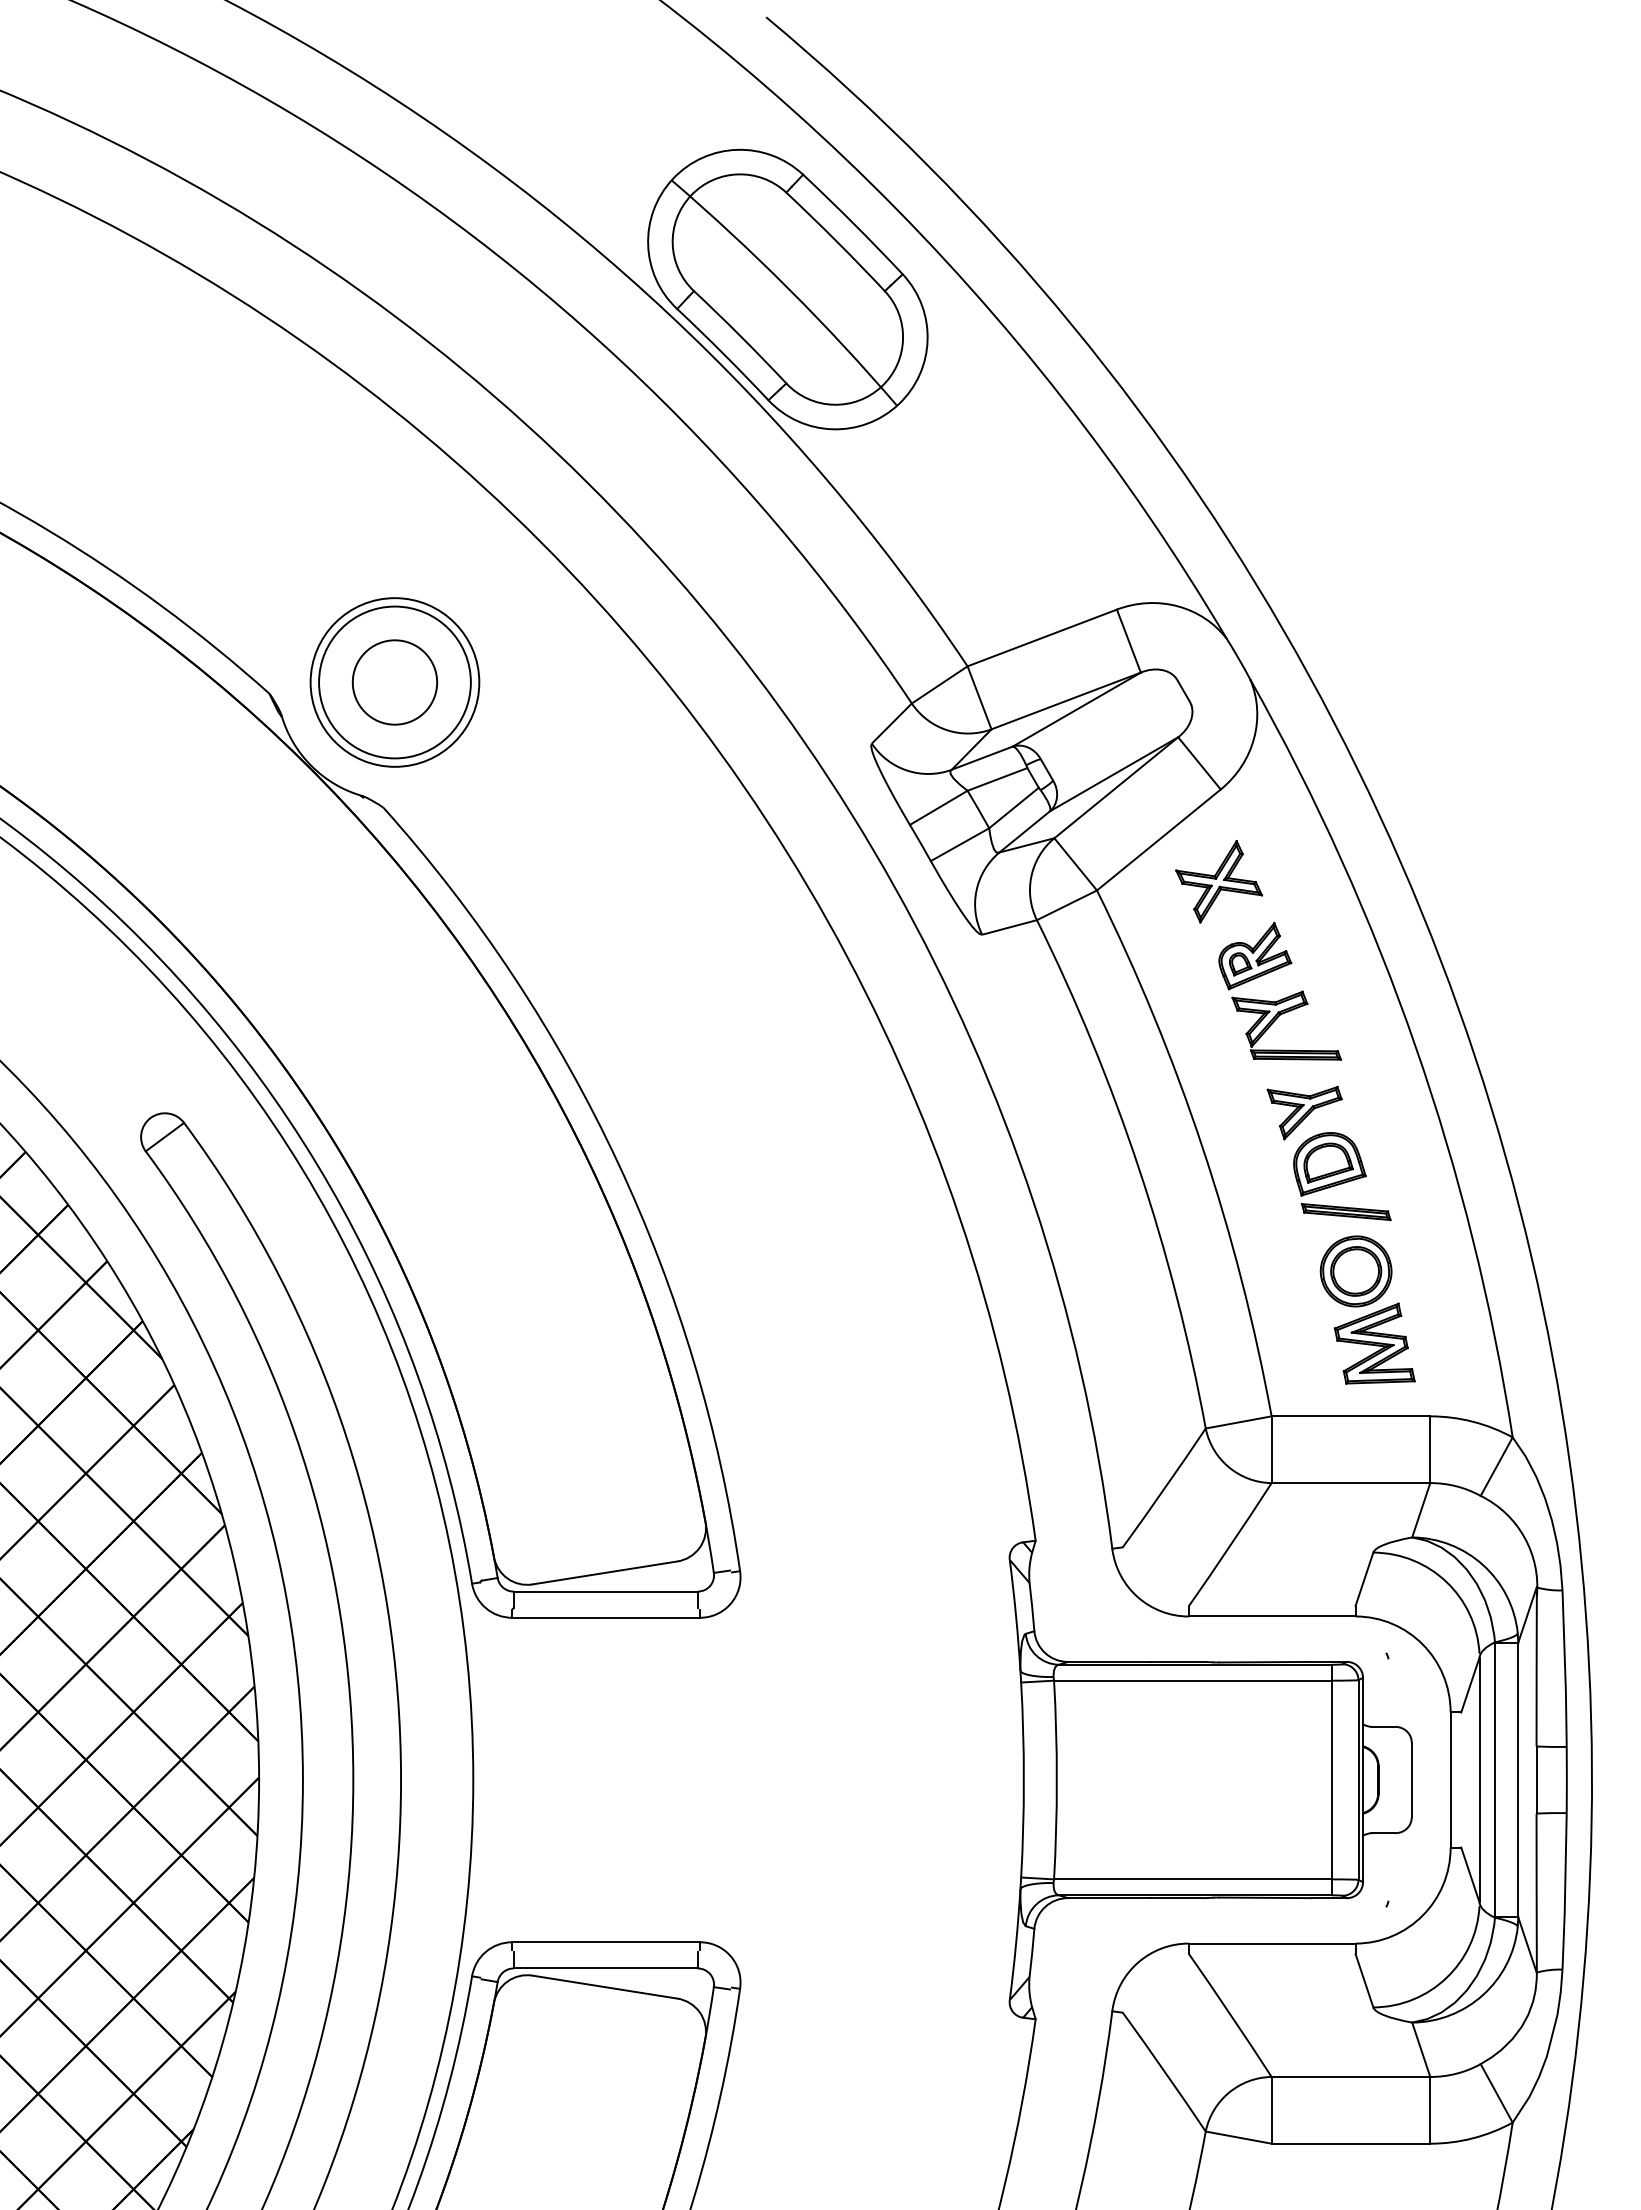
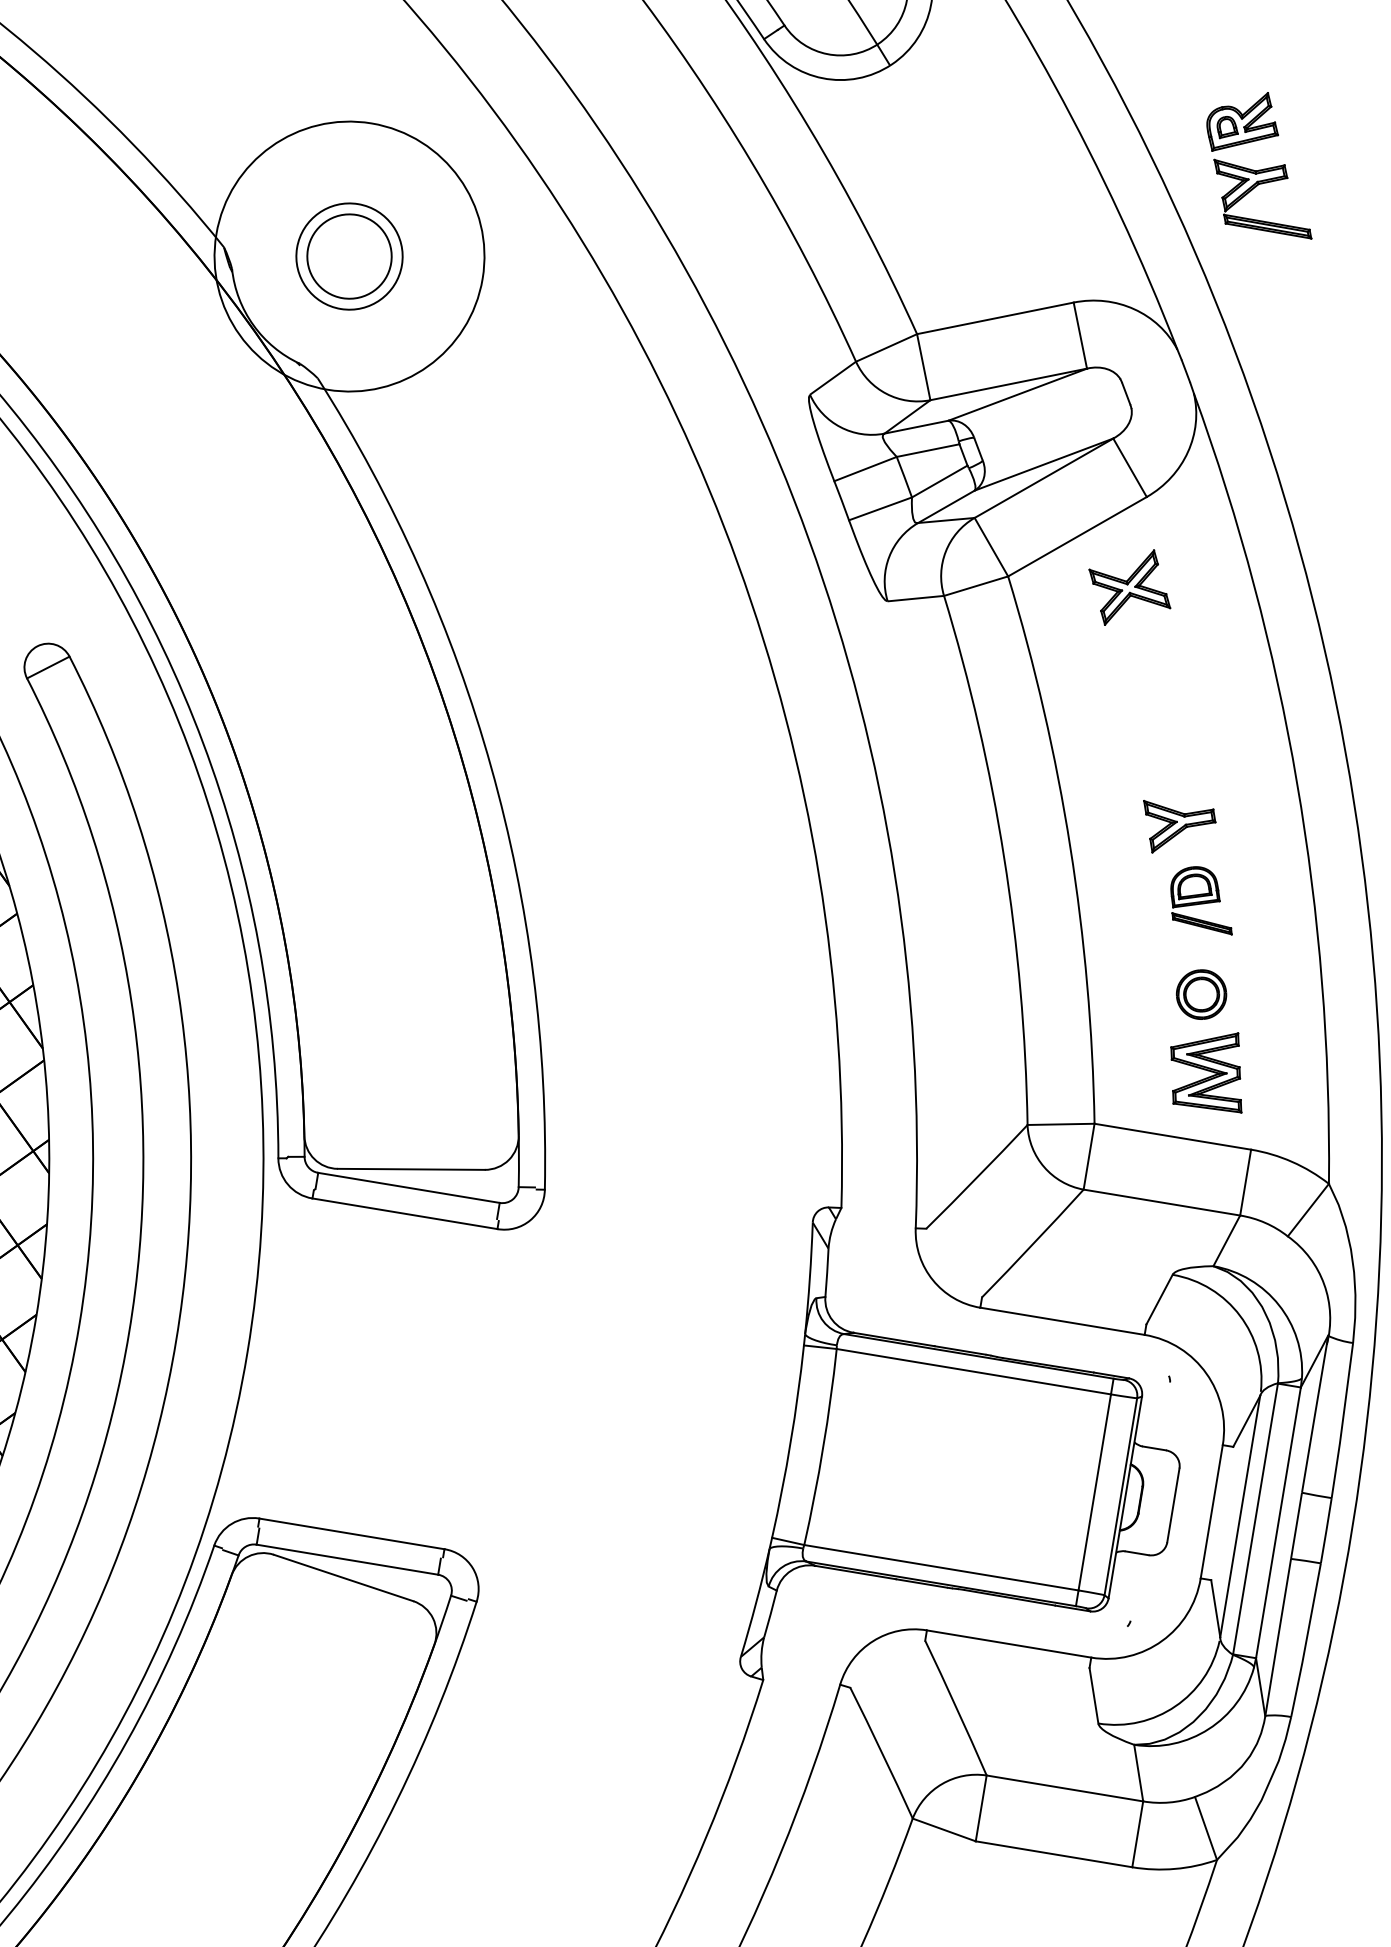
circle: (394, 682) -> (349, 256), size x0.7
circle: (394, 682) -> (349, 256), size x1.6
part: (1282, 998) -> (1263, 168), moved
part: (1342, 1176) -> (1203, 898), size x0.7
part: (1355, 1271) -> (1200, 994), size x0.7

